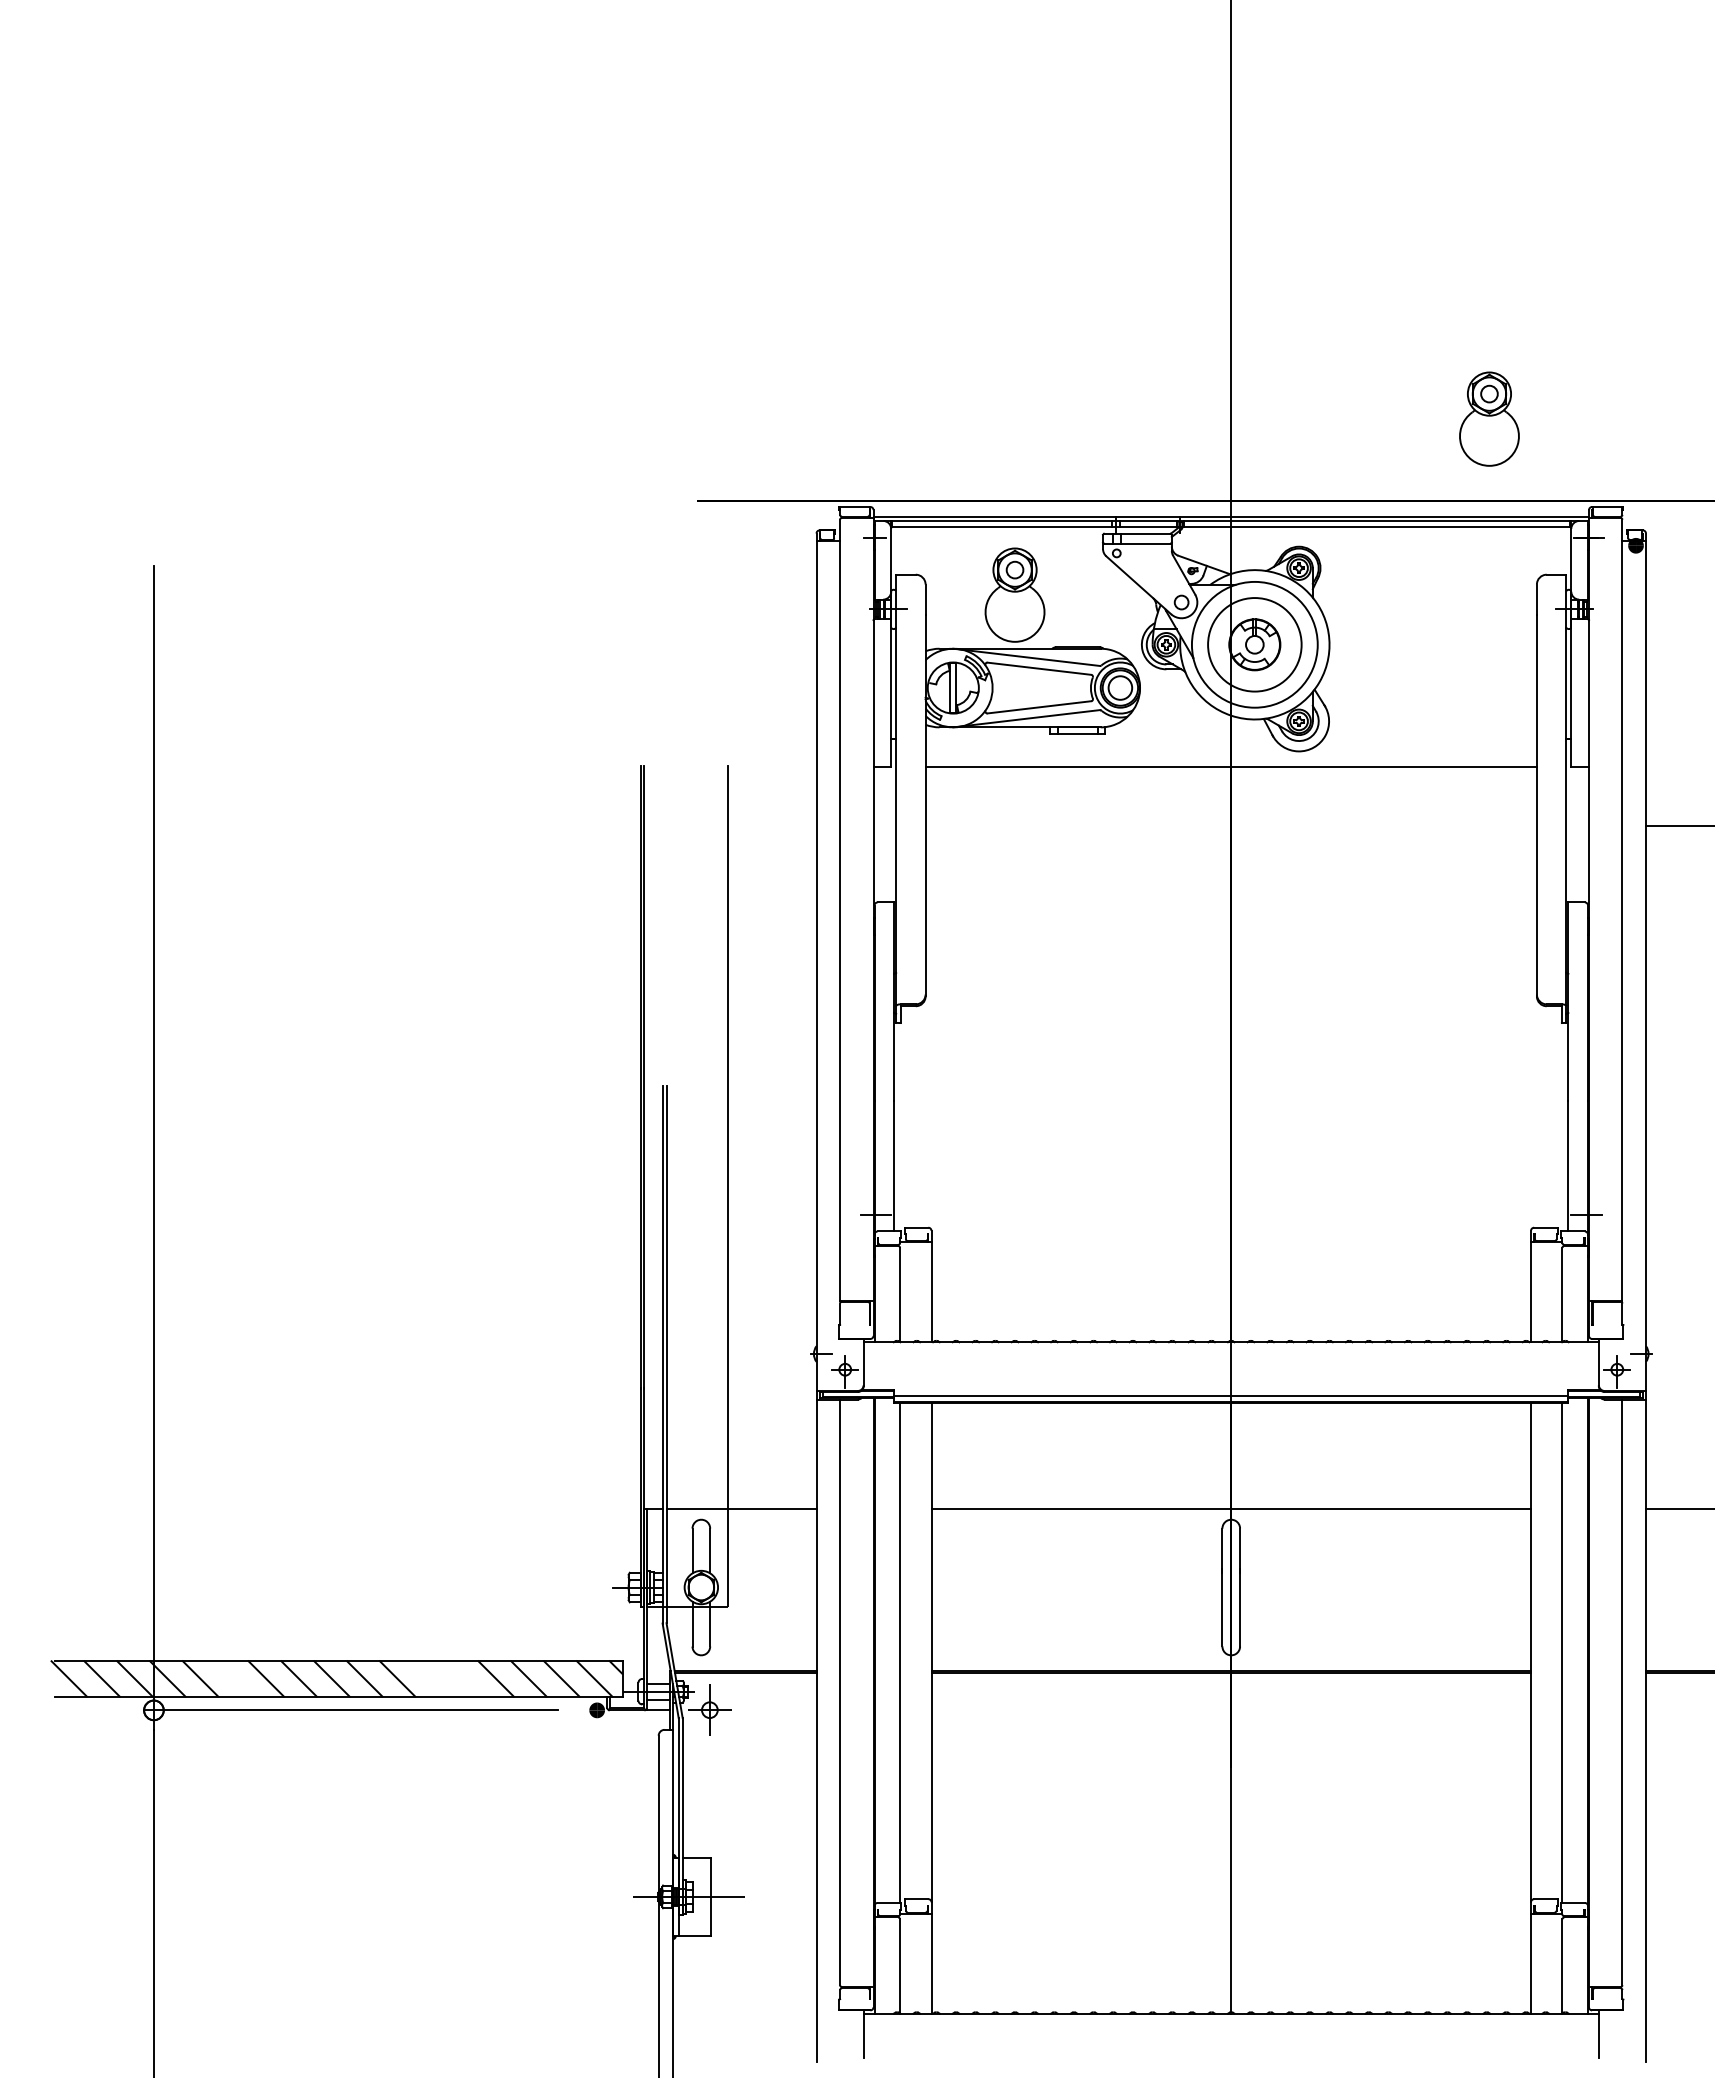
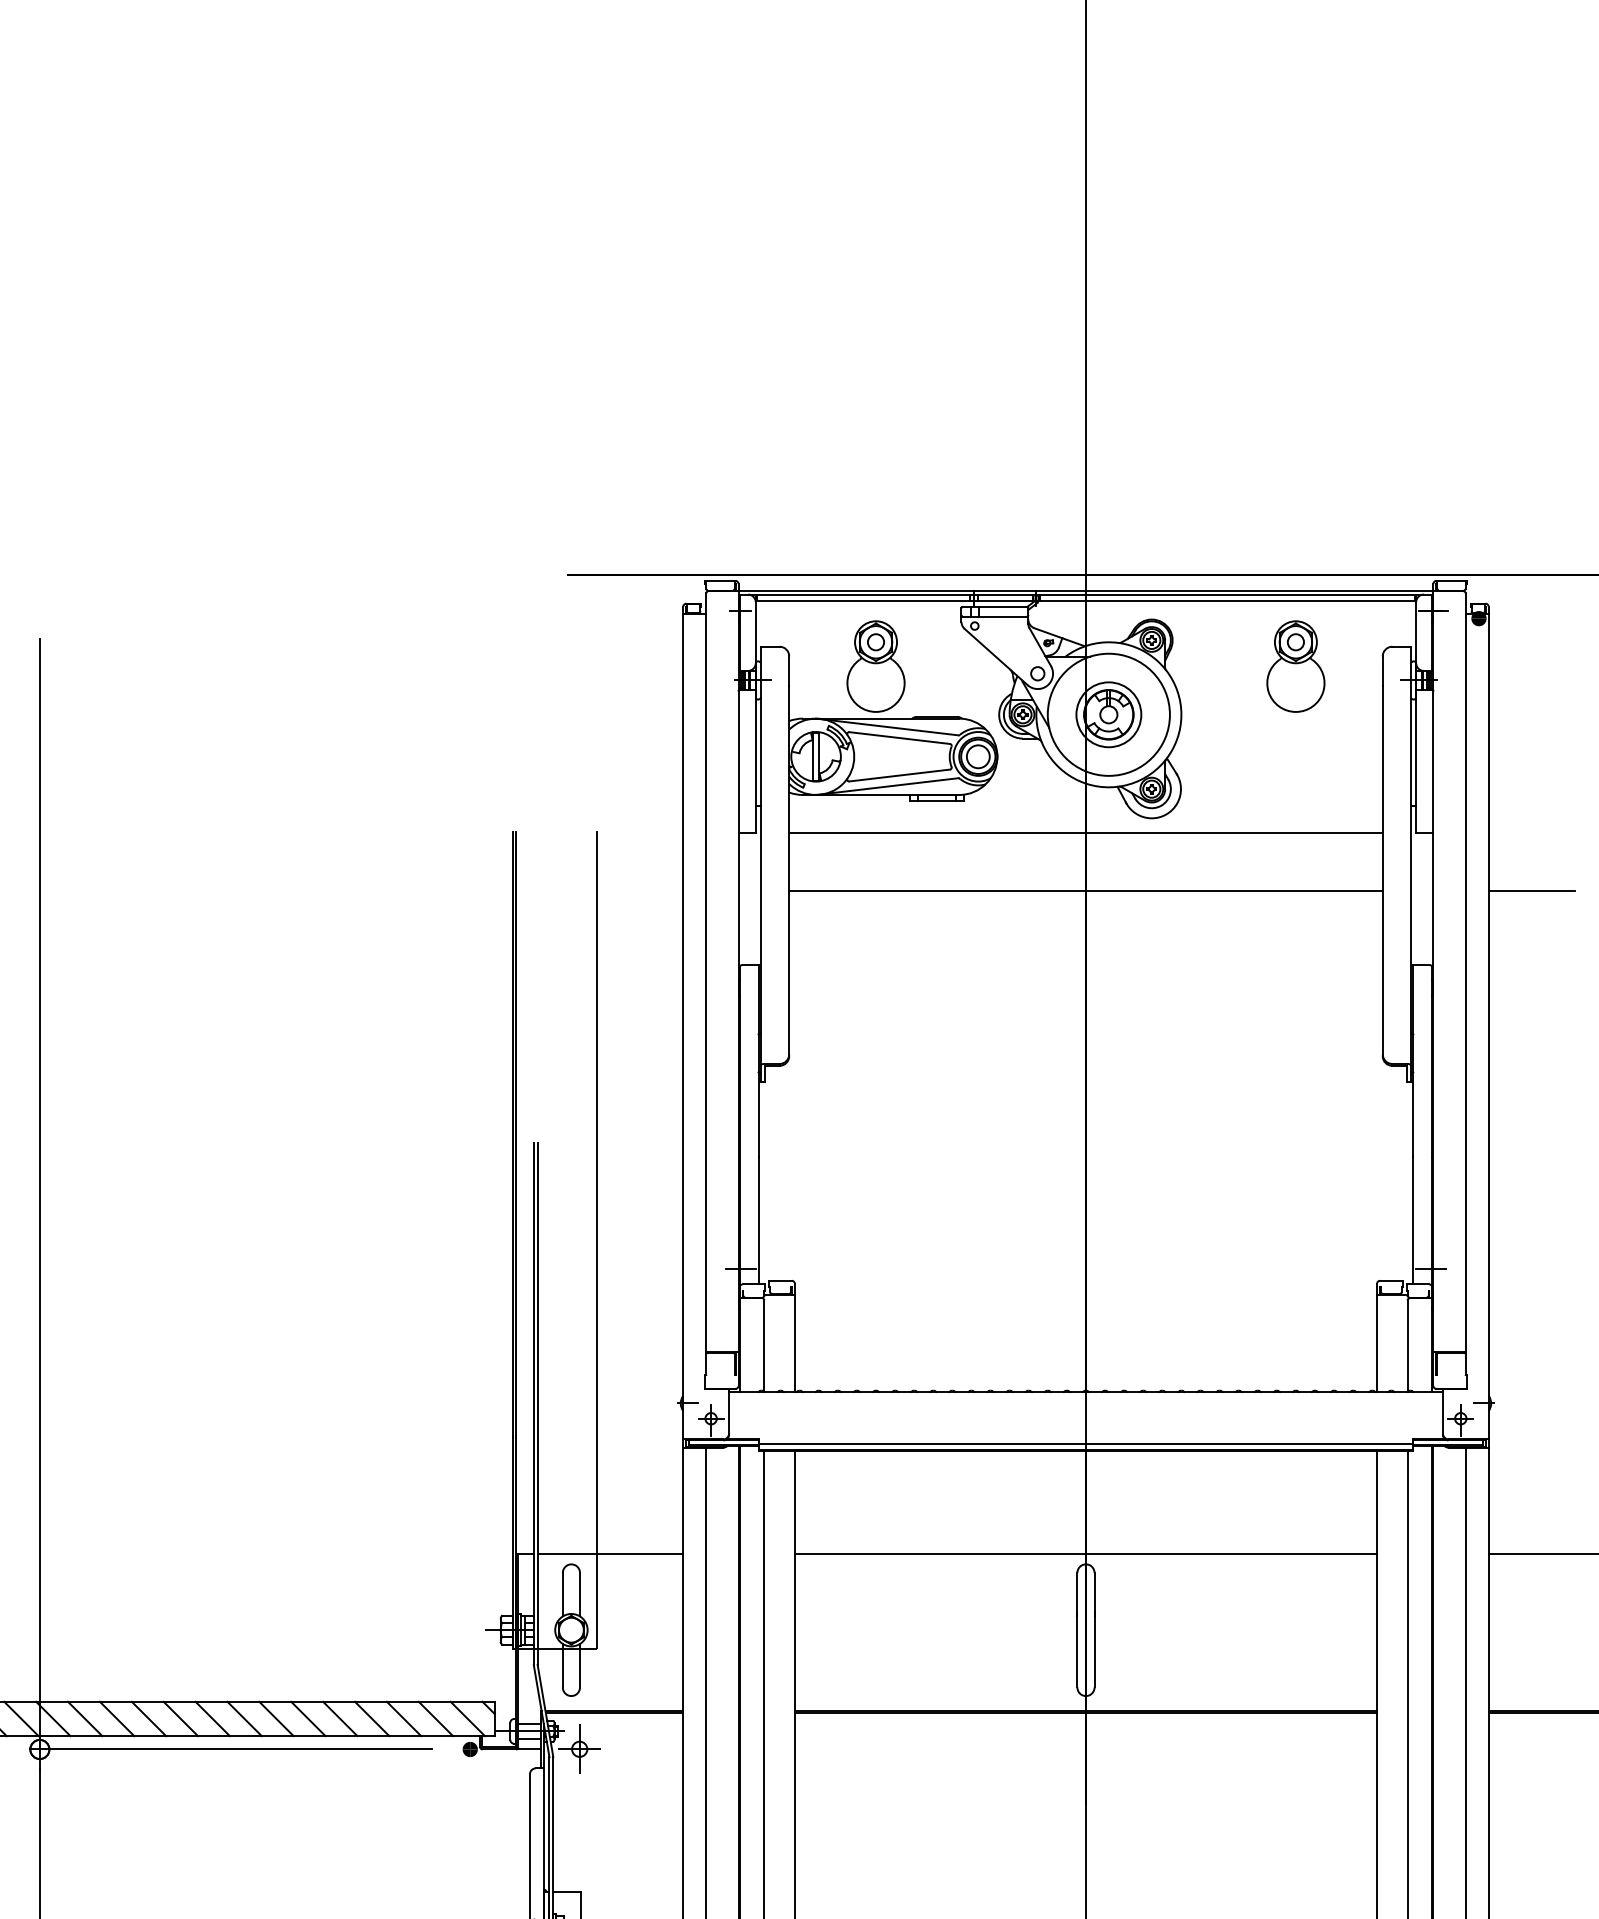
part: (1489, 418) -> (1295, 665), moved
circle: (1254, 644) -> (1108, 714), size x0.71
line: (1230, 825) -> (1085, 890), added
line: (233, 1678) -> (117, 1718), added
line: (430, 1678) -> (308, 1718), added
line: (463, 1678) -> (340, 1718), added

